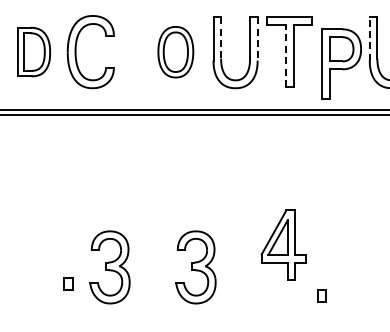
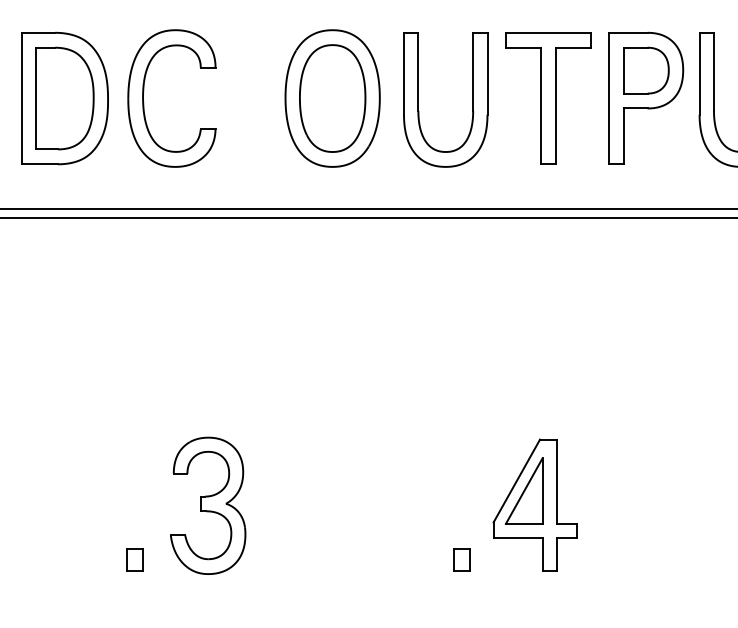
line: (221, 37) -> (419, 70), dashed -> solid
line: (257, 39) -> (487, 74), dashed -> solid
line: (369, 39) -> (699, 74), dashed -> solid
part: (33, 51) -> (63, 97), size x1.43
part: (175, 52) -> (332, 99), size x1.43
line: (286, 56) -> (542, 106), dashed -> solid
part: (341, 63) -> (646, 97), moved
part: (283, 244) -> (534, 504), moved
part: (195, 267) -> (369, 506), removed
part: (68, 283) -> (135, 558), moved
part: (321, 295) -> (460, 558), moved

